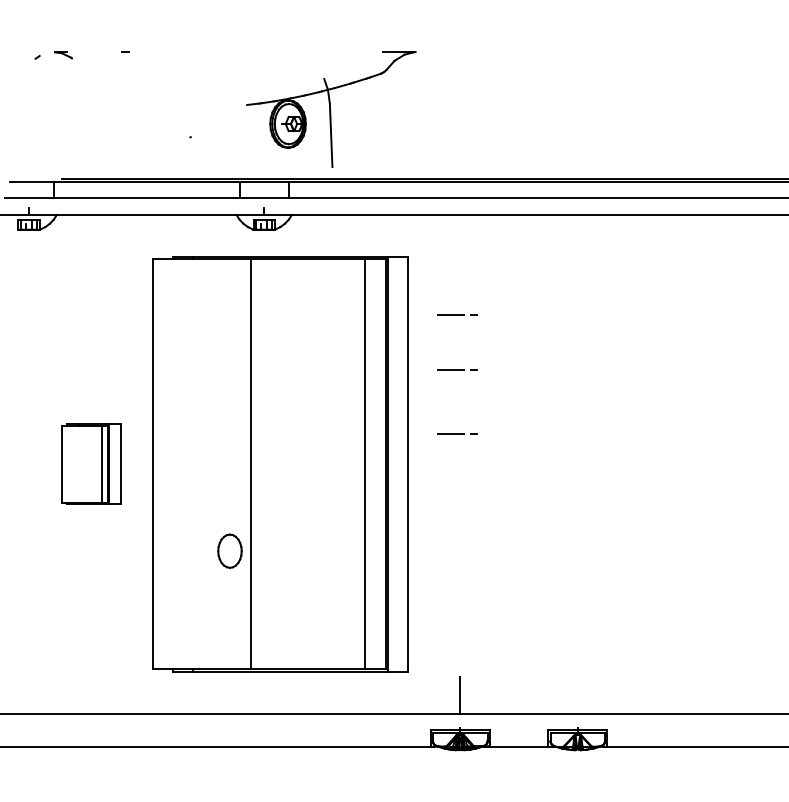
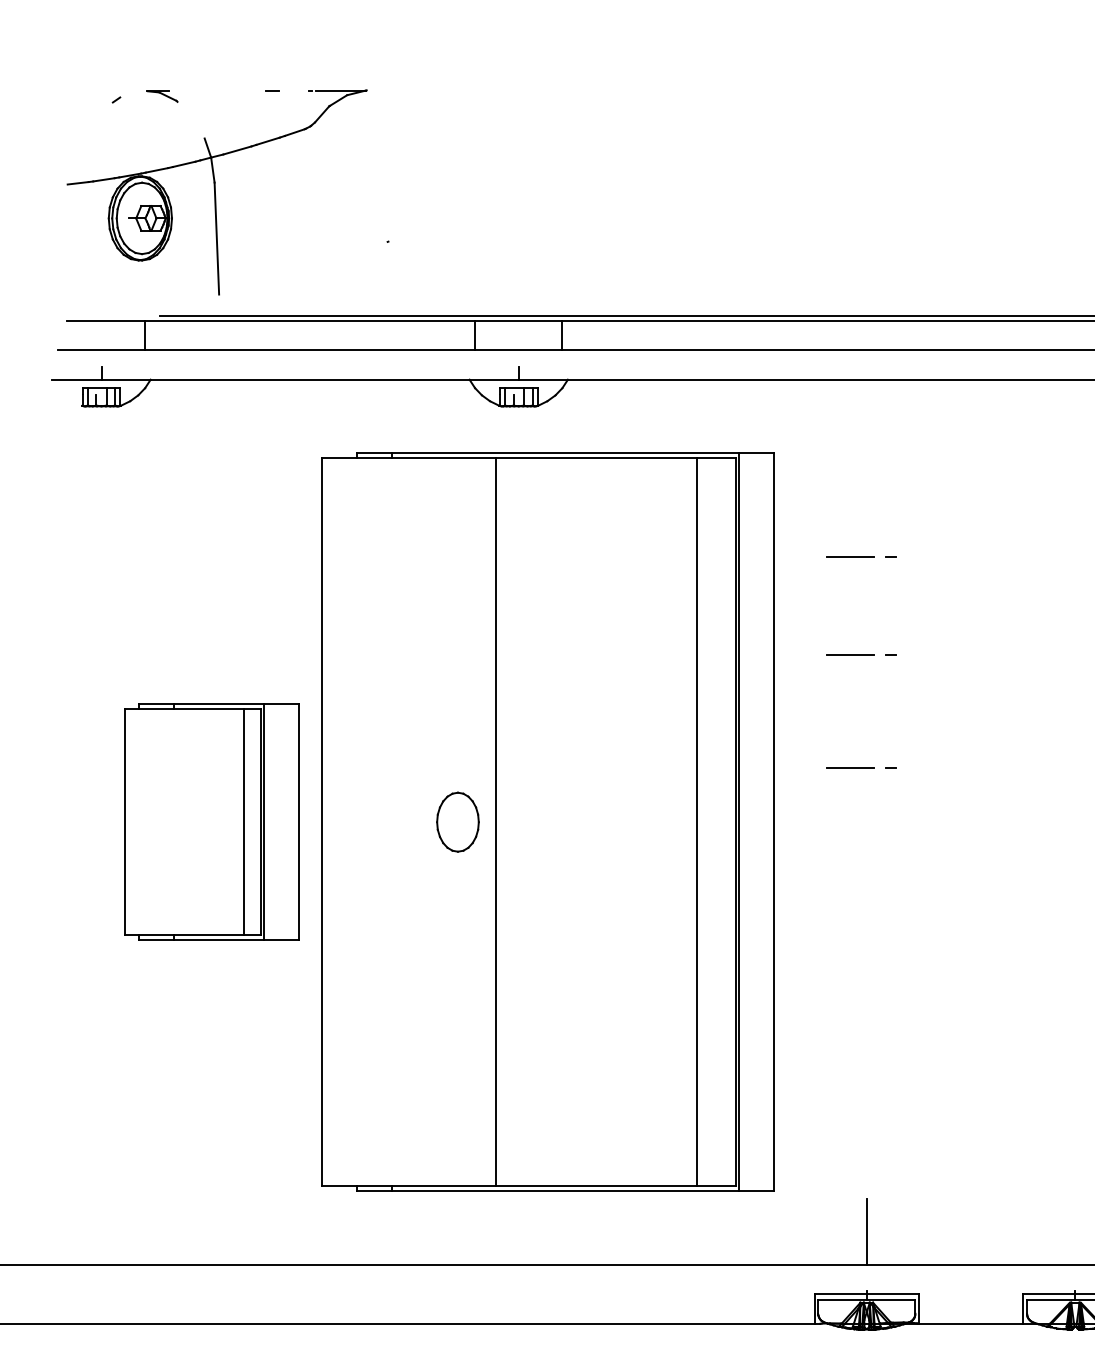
part: (331, 109) -> (217, 192), moved
part: (91, 464) -> (212, 822), size x1.67
part: (229, 550) -> (457, 820), moved

